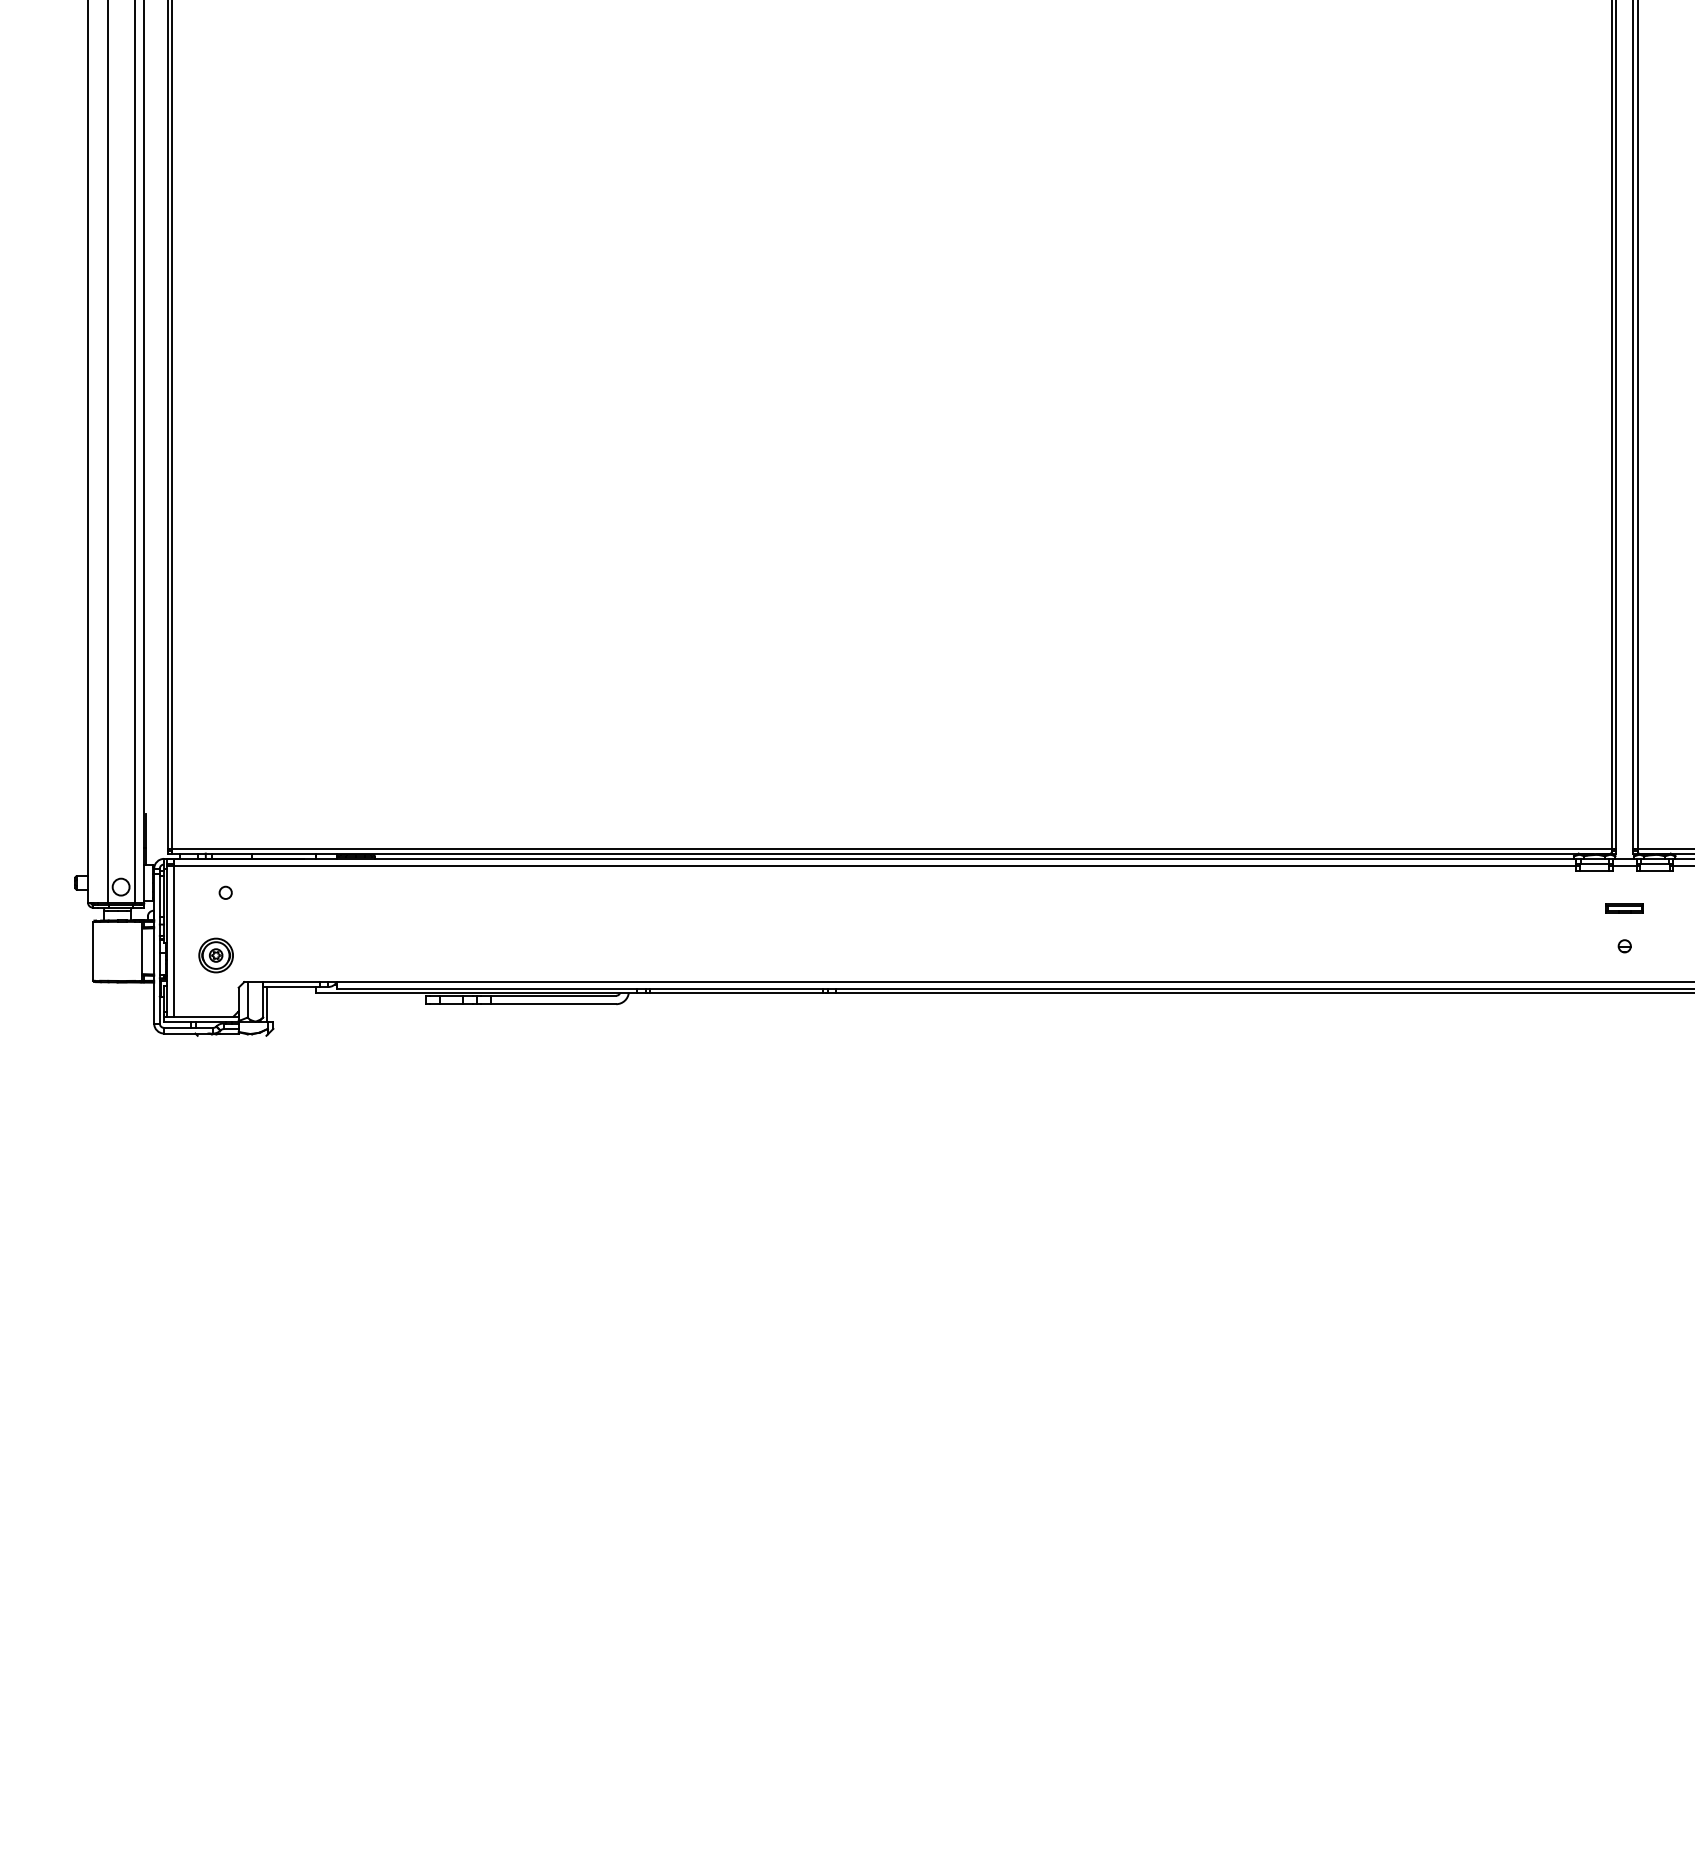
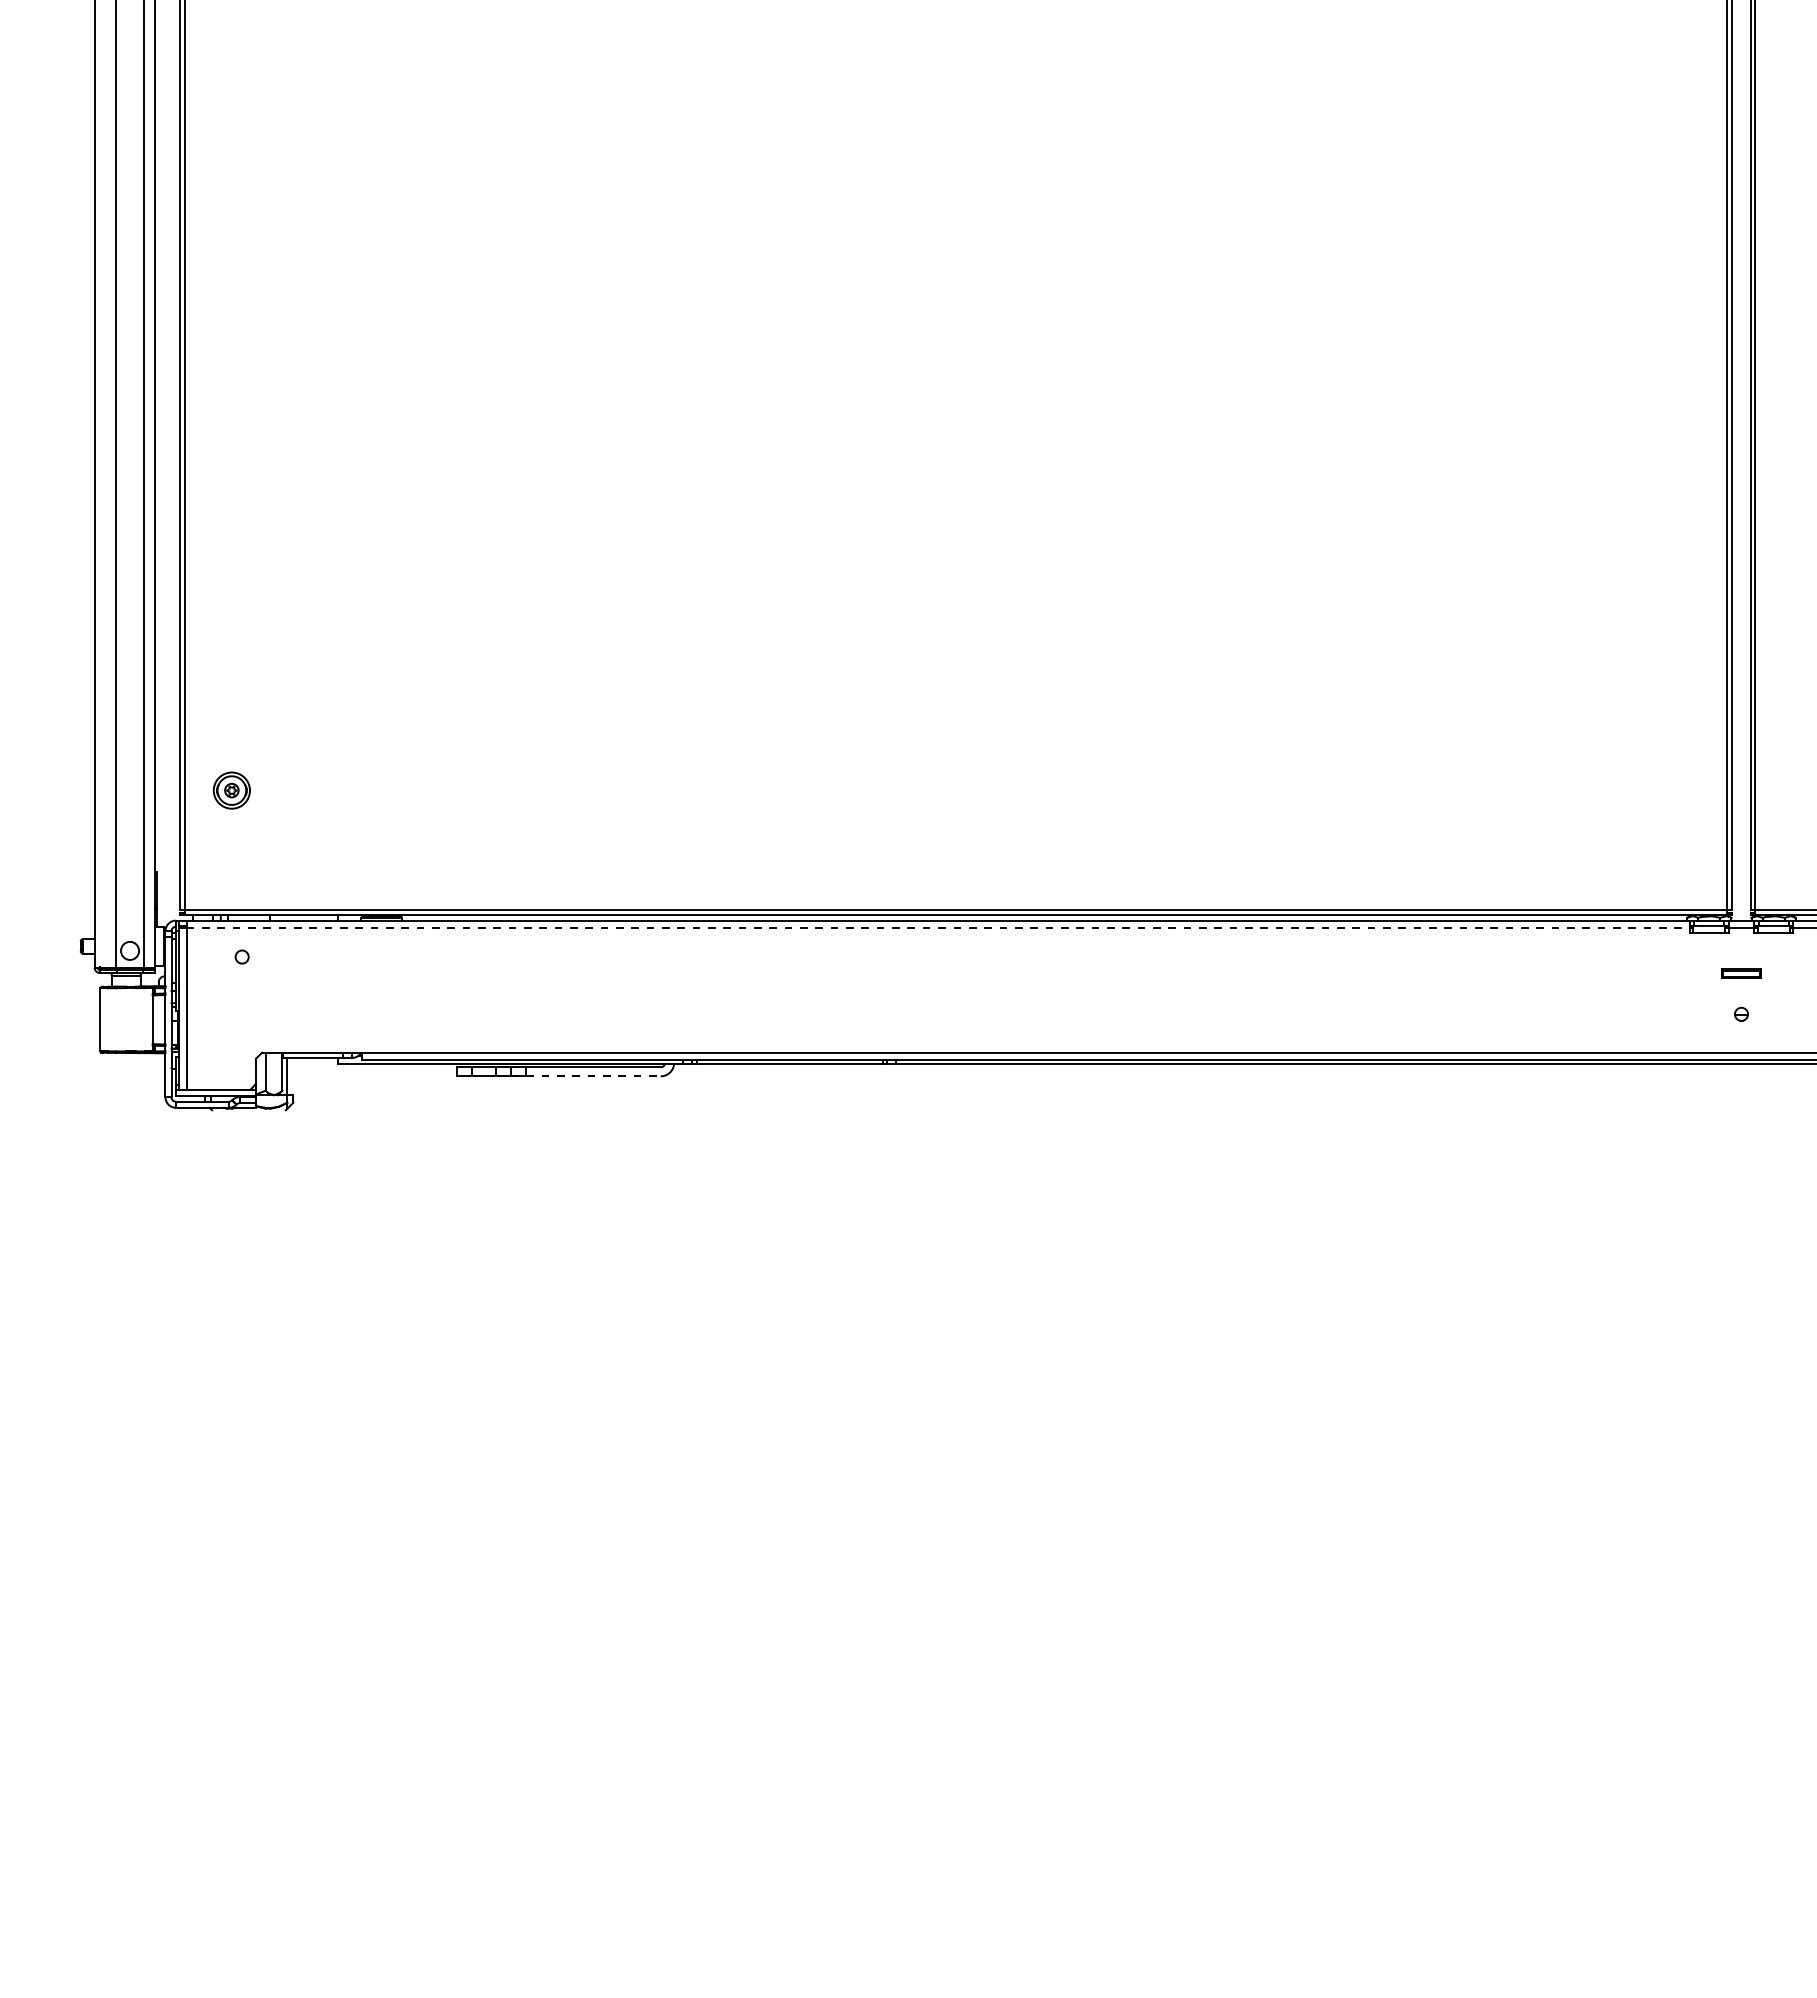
line: (875, 866) -> (938, 928), solid -> dashed
part: (215, 955) -> (231, 790), moved
line: (553, 1004) -> (593, 1076), solid -> dashed

